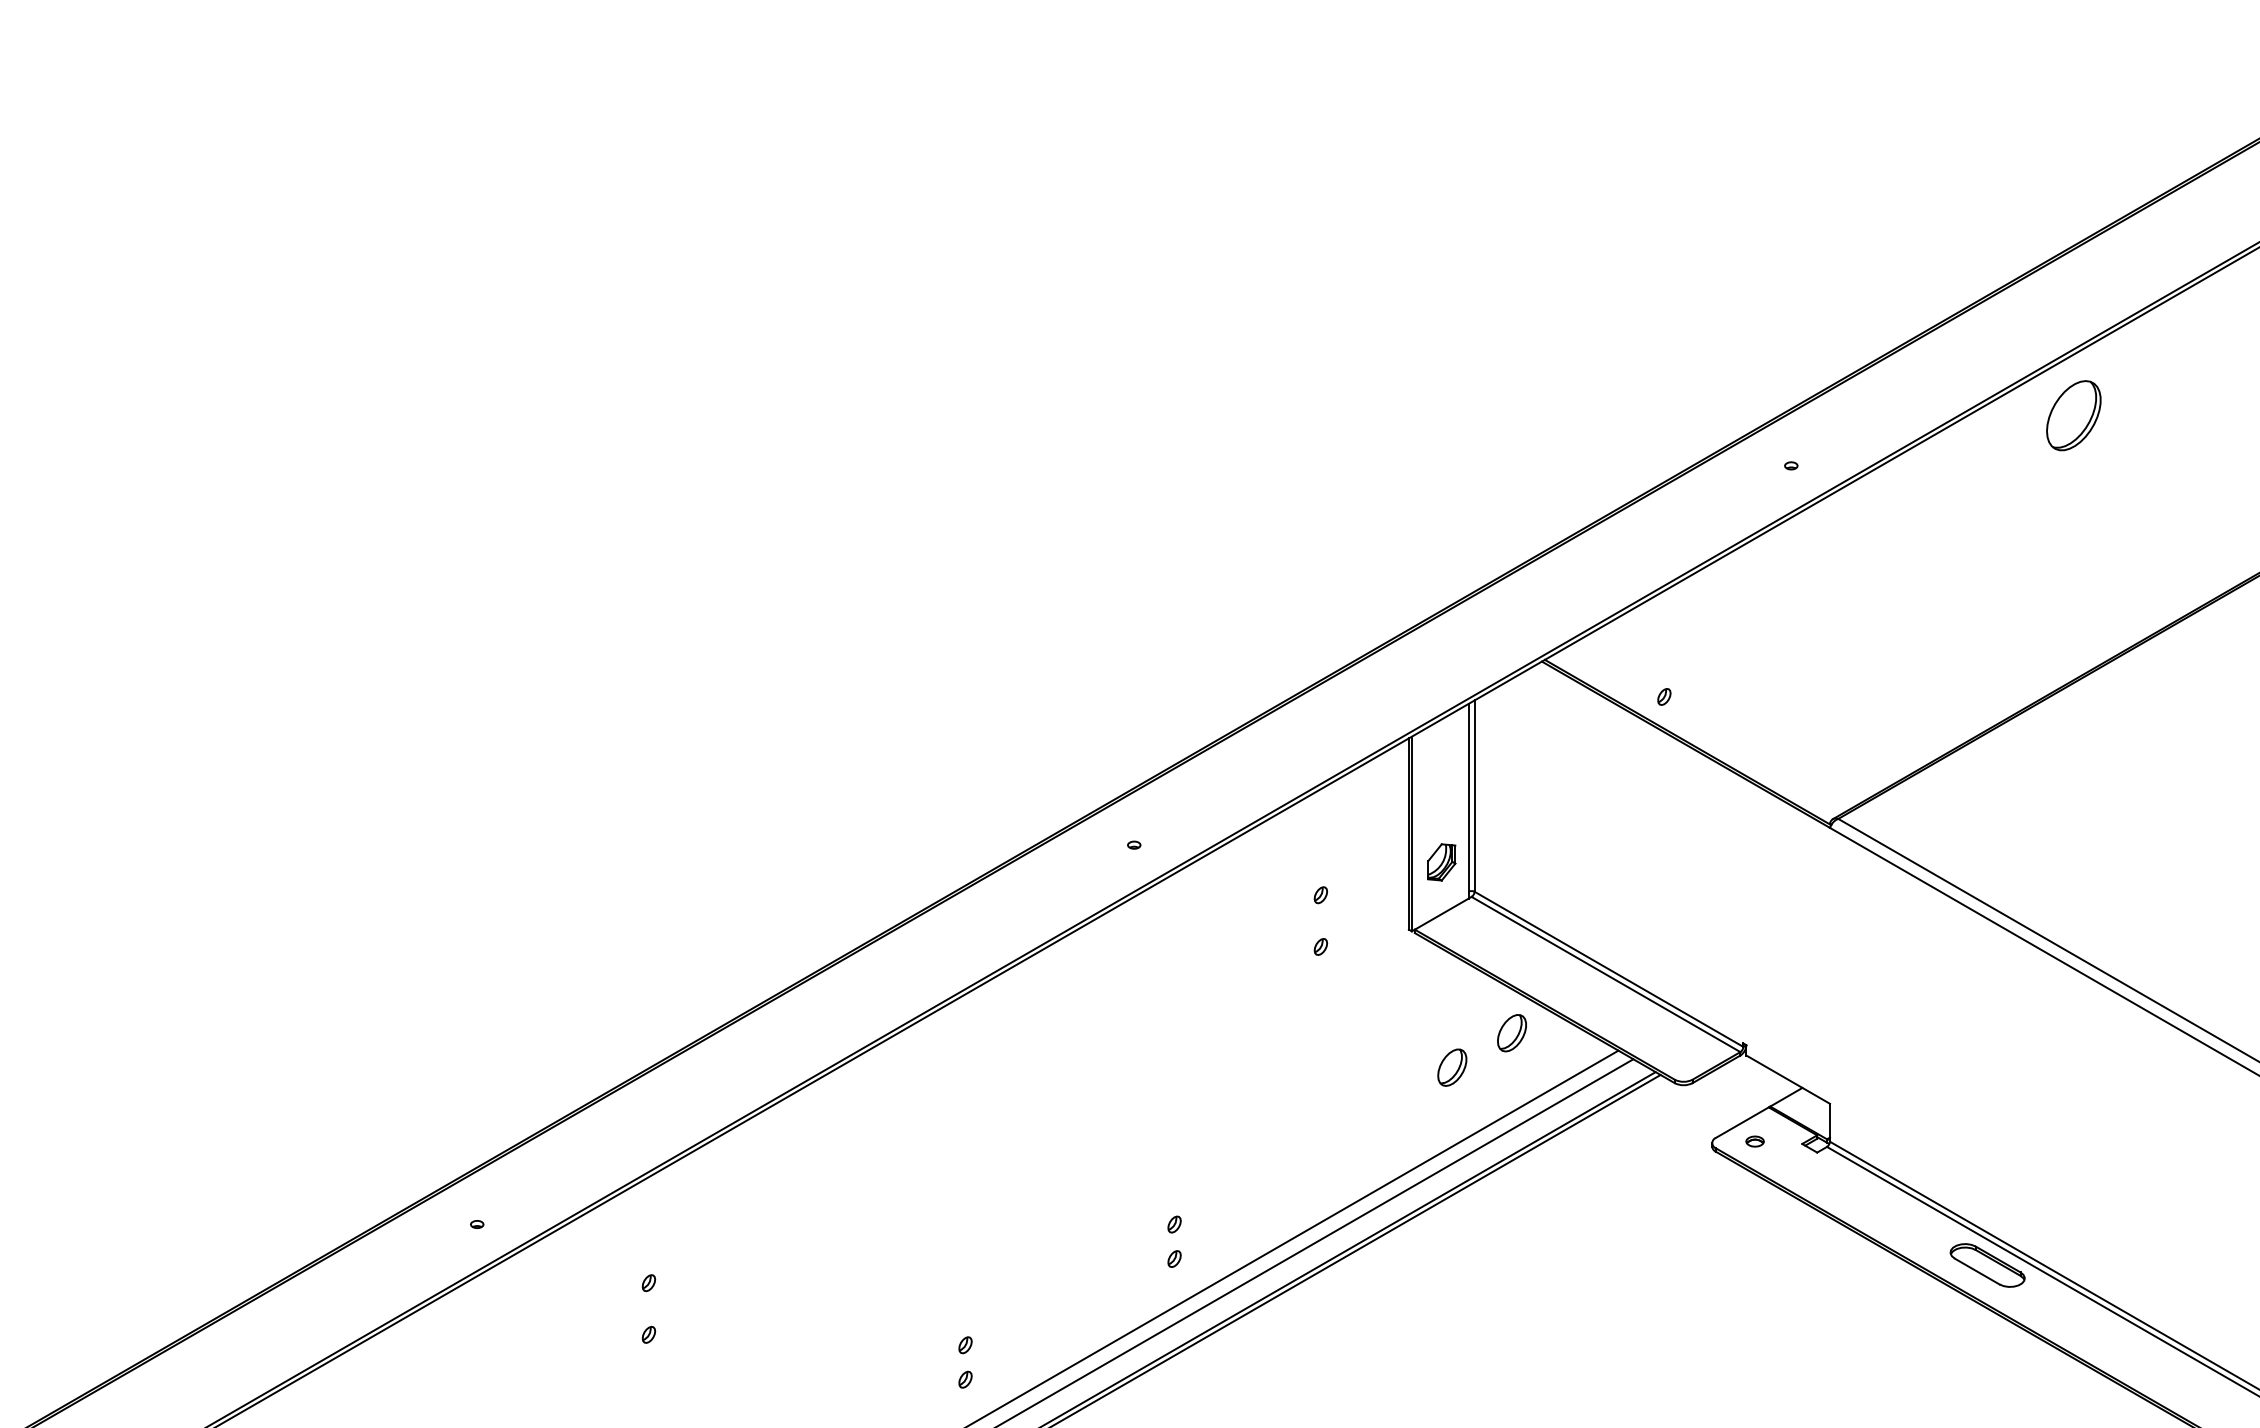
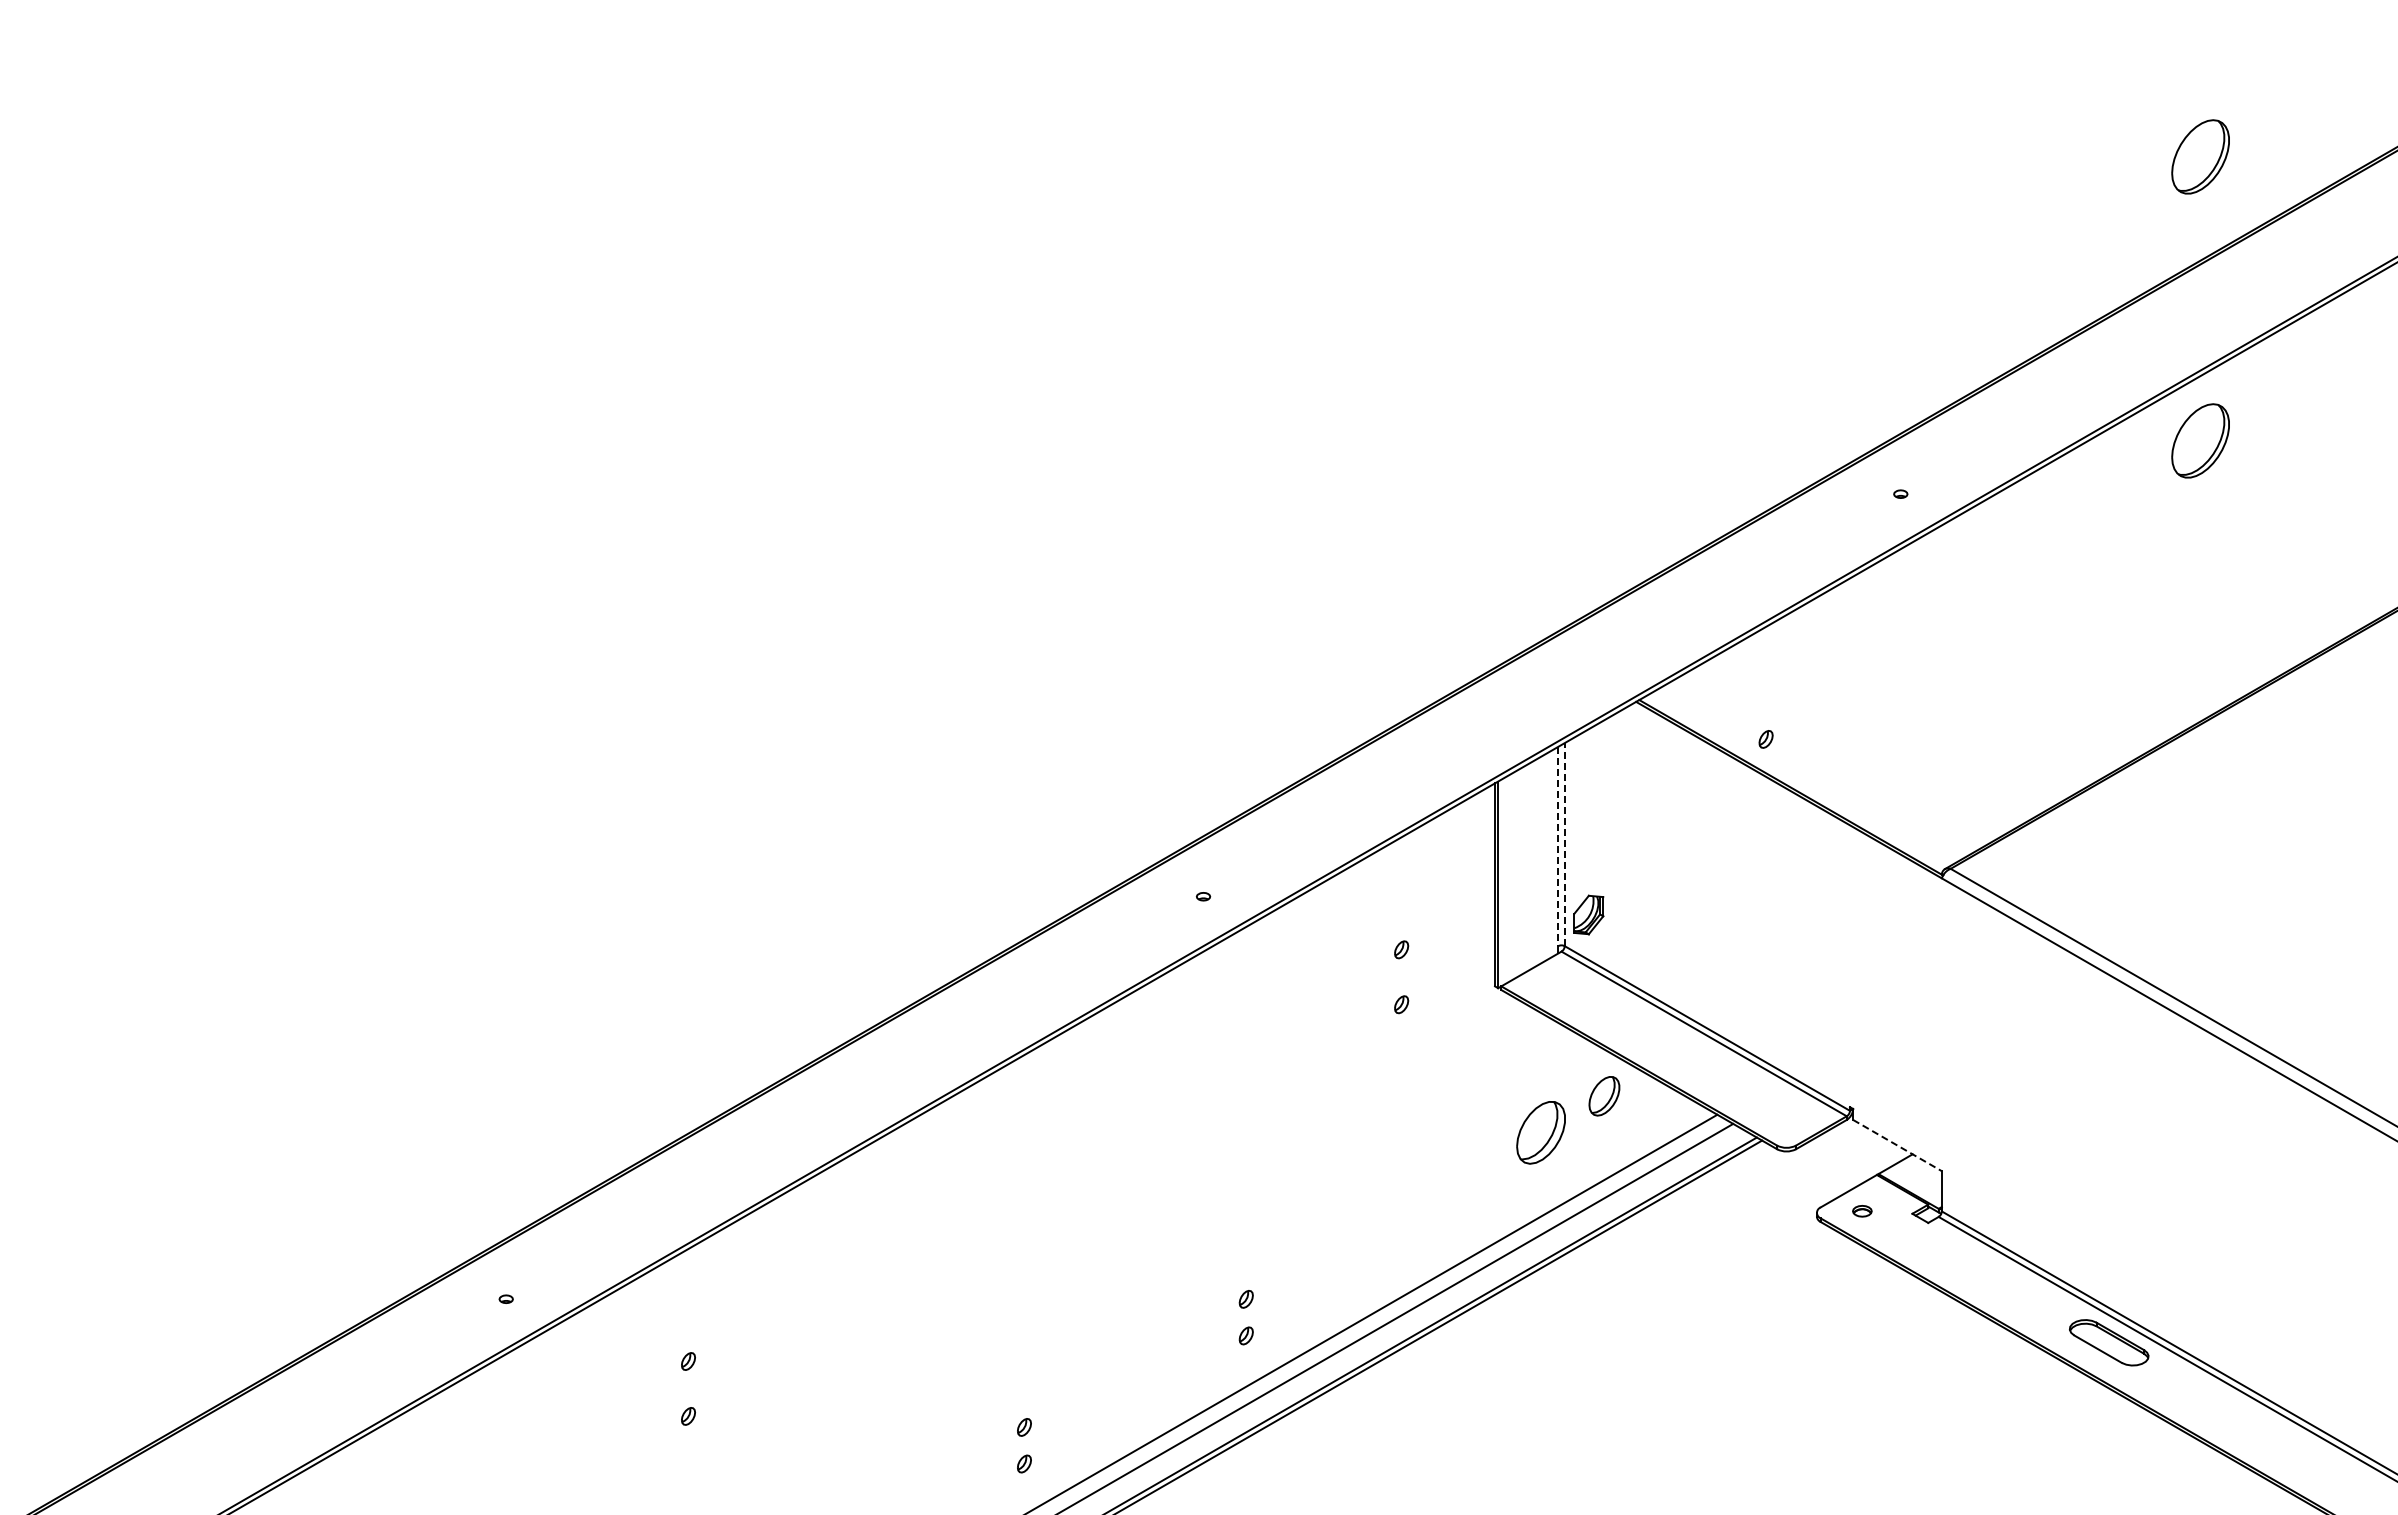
part: (2073, 147) -> (2200, 156), added
line: (1474, 795) -> (1564, 844), solid -> dashed
line: (1468, 797) -> (1558, 846), solid -> dashed
part: (1441, 861) -> (1588, 914), moved
part: (1451, 1067) -> (1540, 1132), size x1.6
line: (1788, 1079) -> (1897, 1145), solid -> dashed

